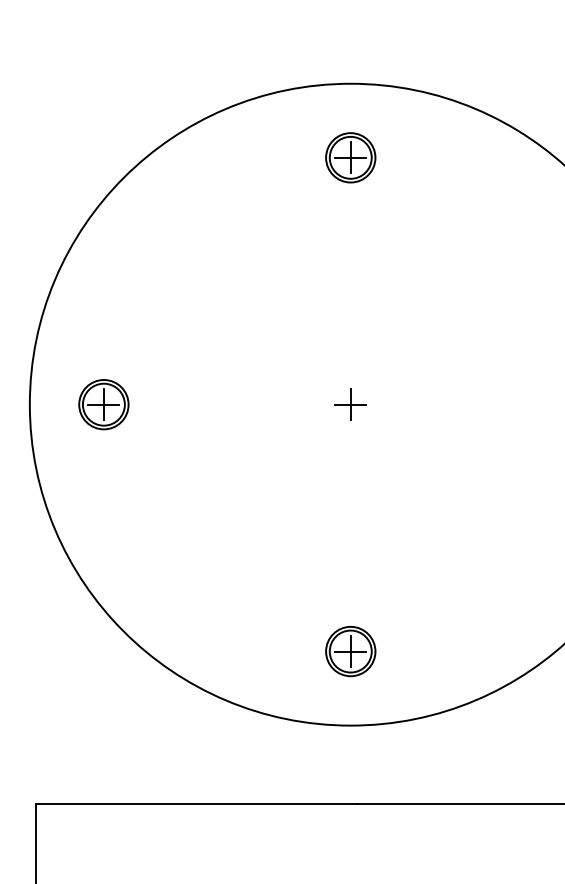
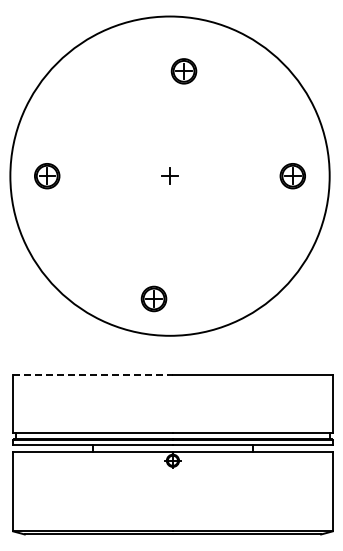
part: (349, 158) -> (183, 71), moved
part: (349, 650) -> (153, 298), moved
line: (196, 803) -> (93, 374), solid -> dashed

